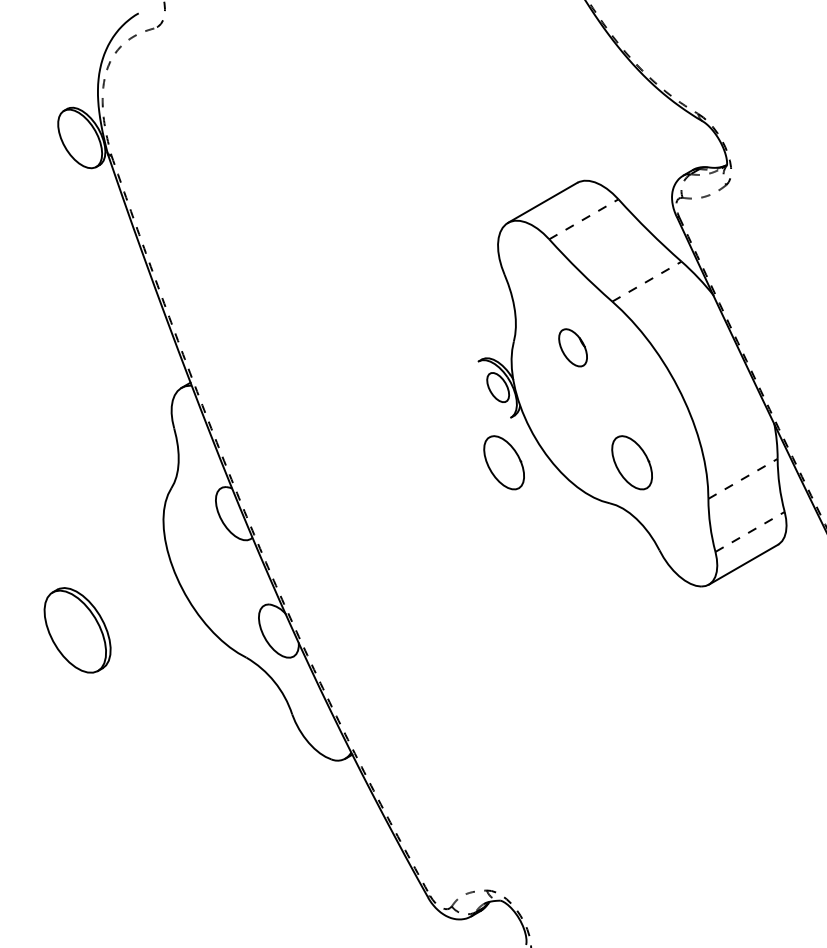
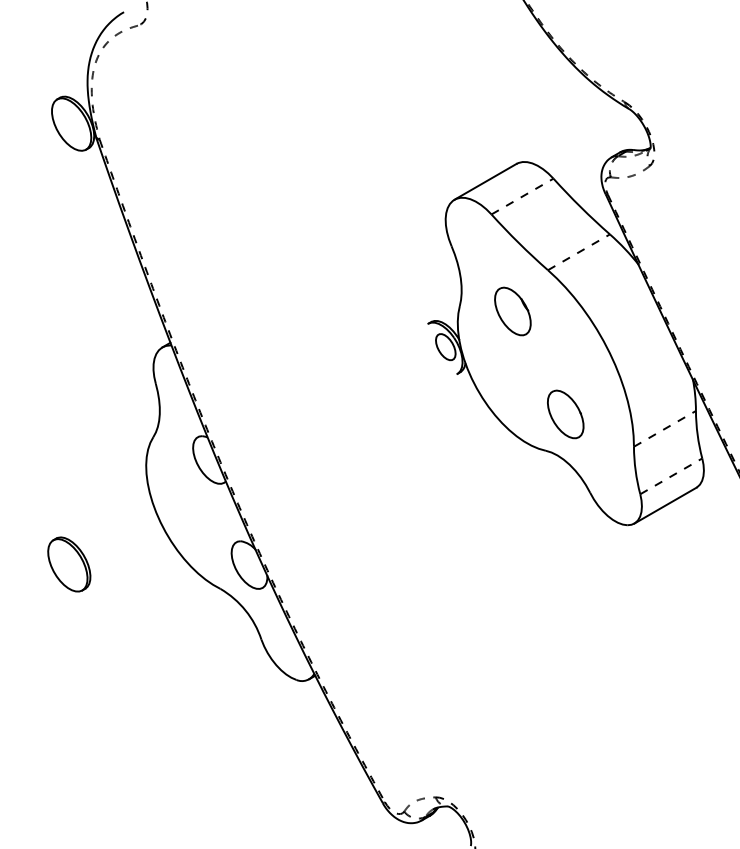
part: (572, 347) -> (512, 311), size x1.43
part: (503, 462) -> (450, 414), removed
part: (77, 630) -> (69, 564), size x0.71

